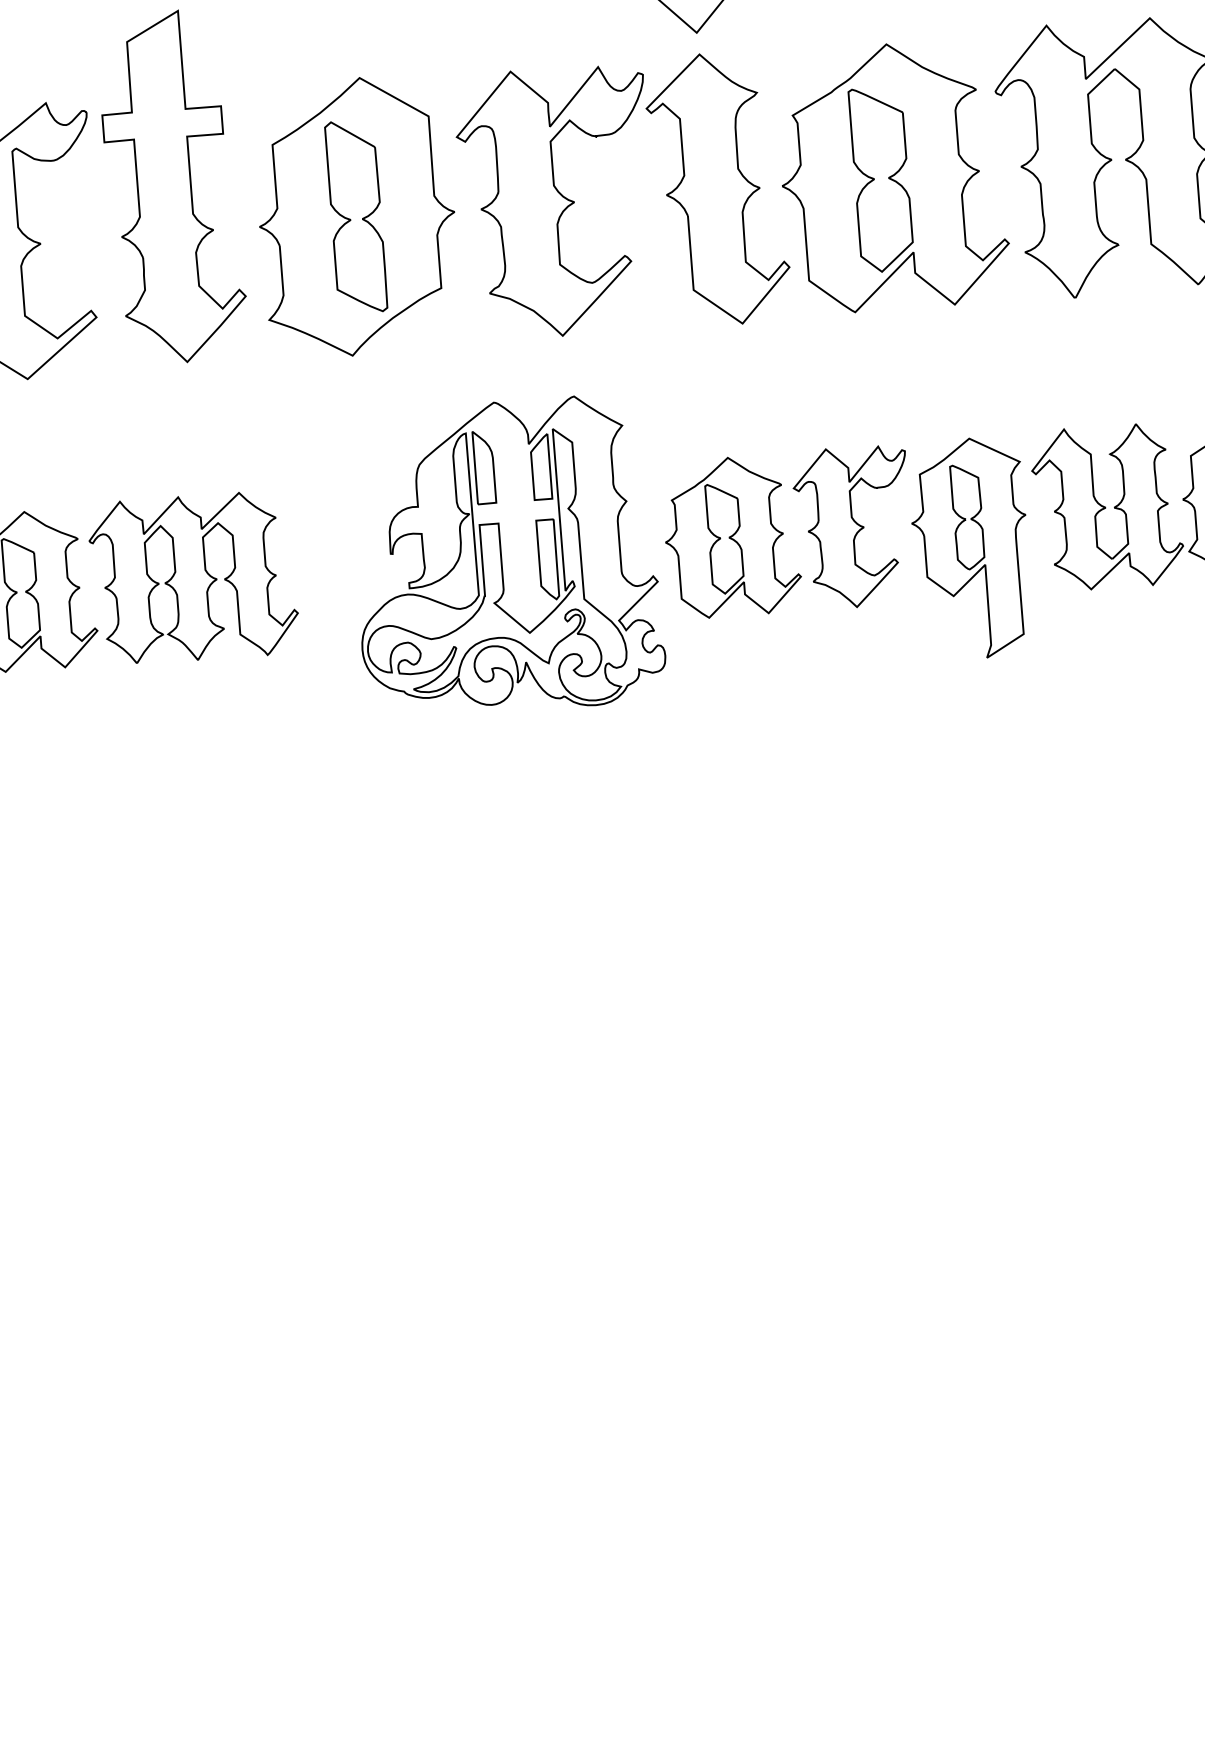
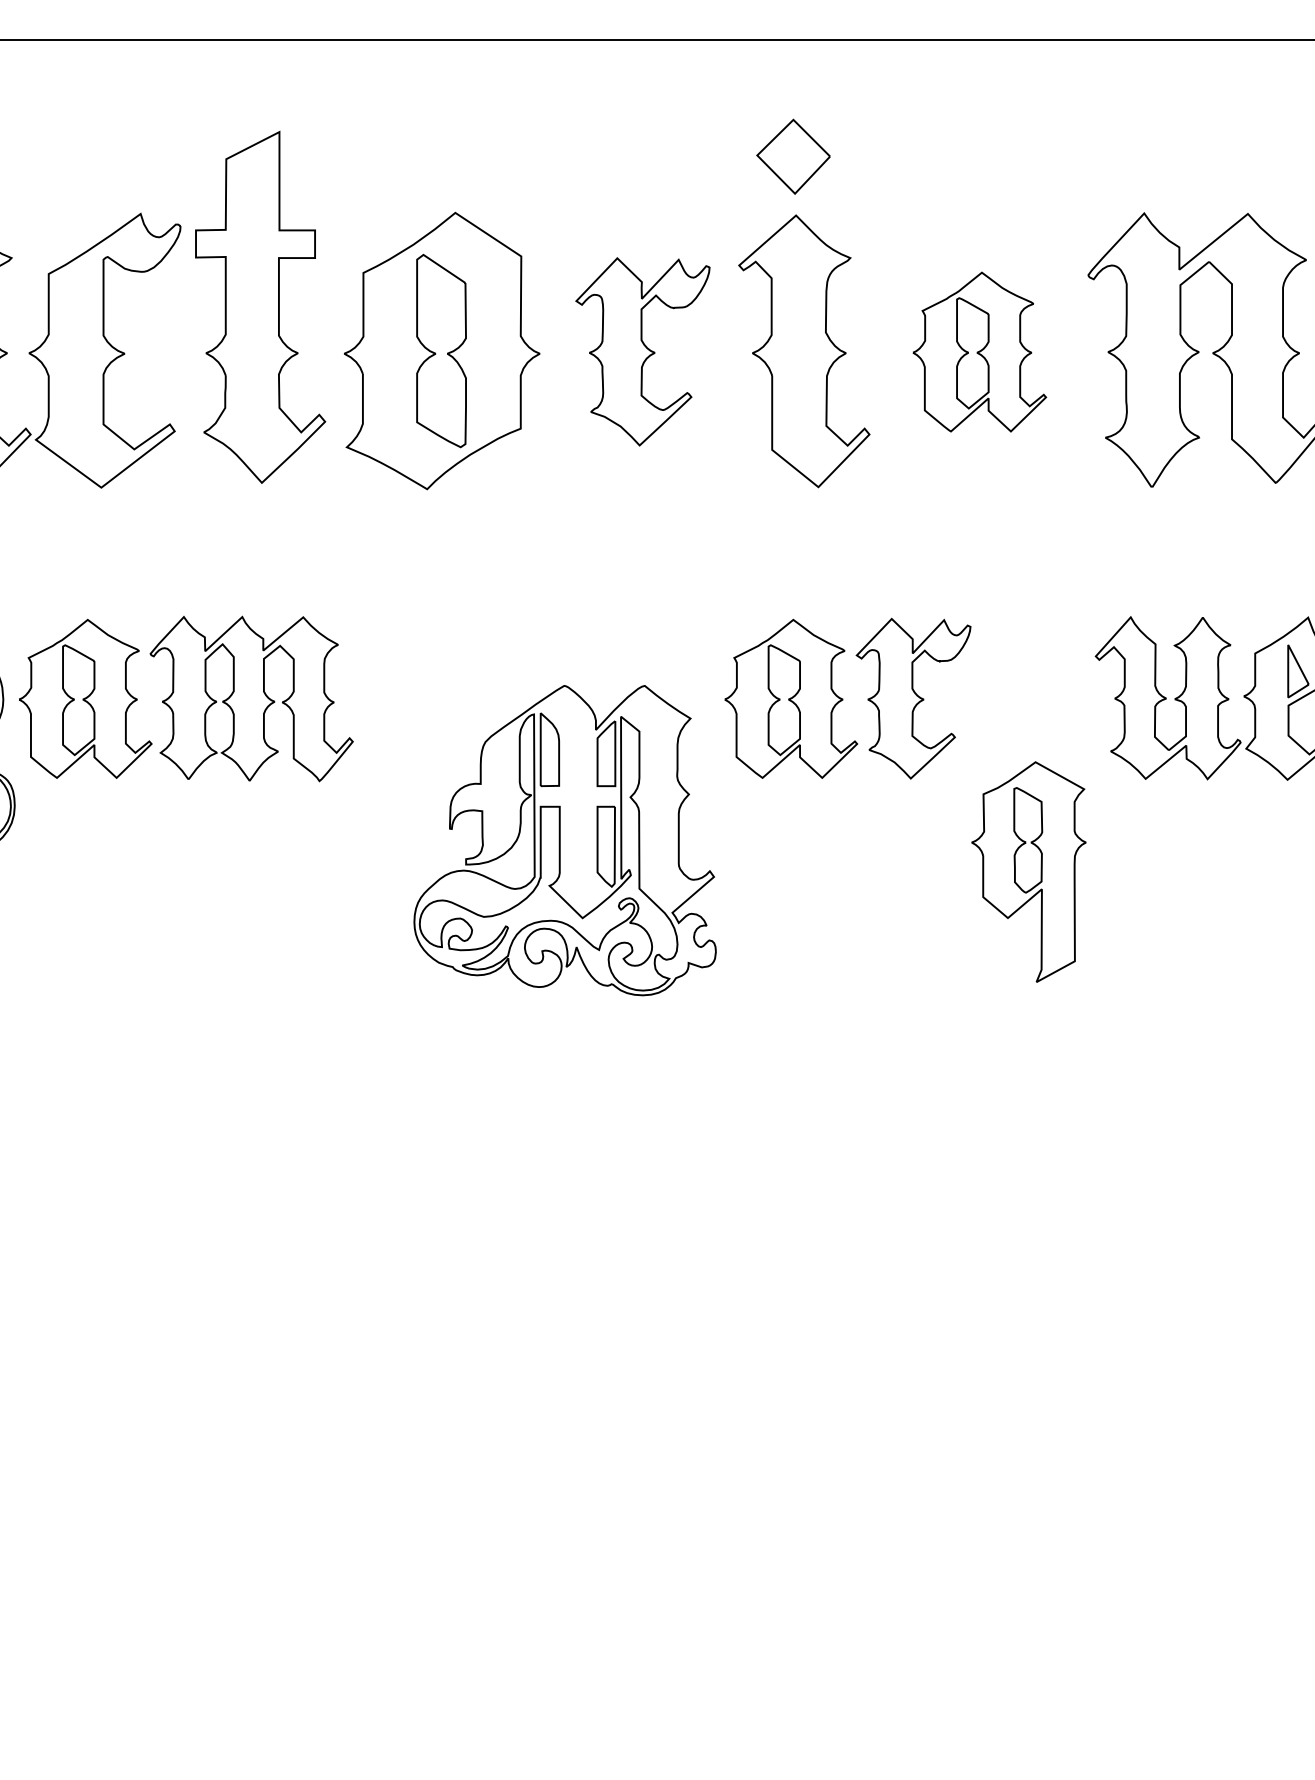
part: (892, 176) -> (979, 351), size x0.6
part: (556, 201) -> (642, 351), size x0.7
part: (970, 548) -> (1028, 871), moved
part: (505, 556) -> (564, 840), moved

